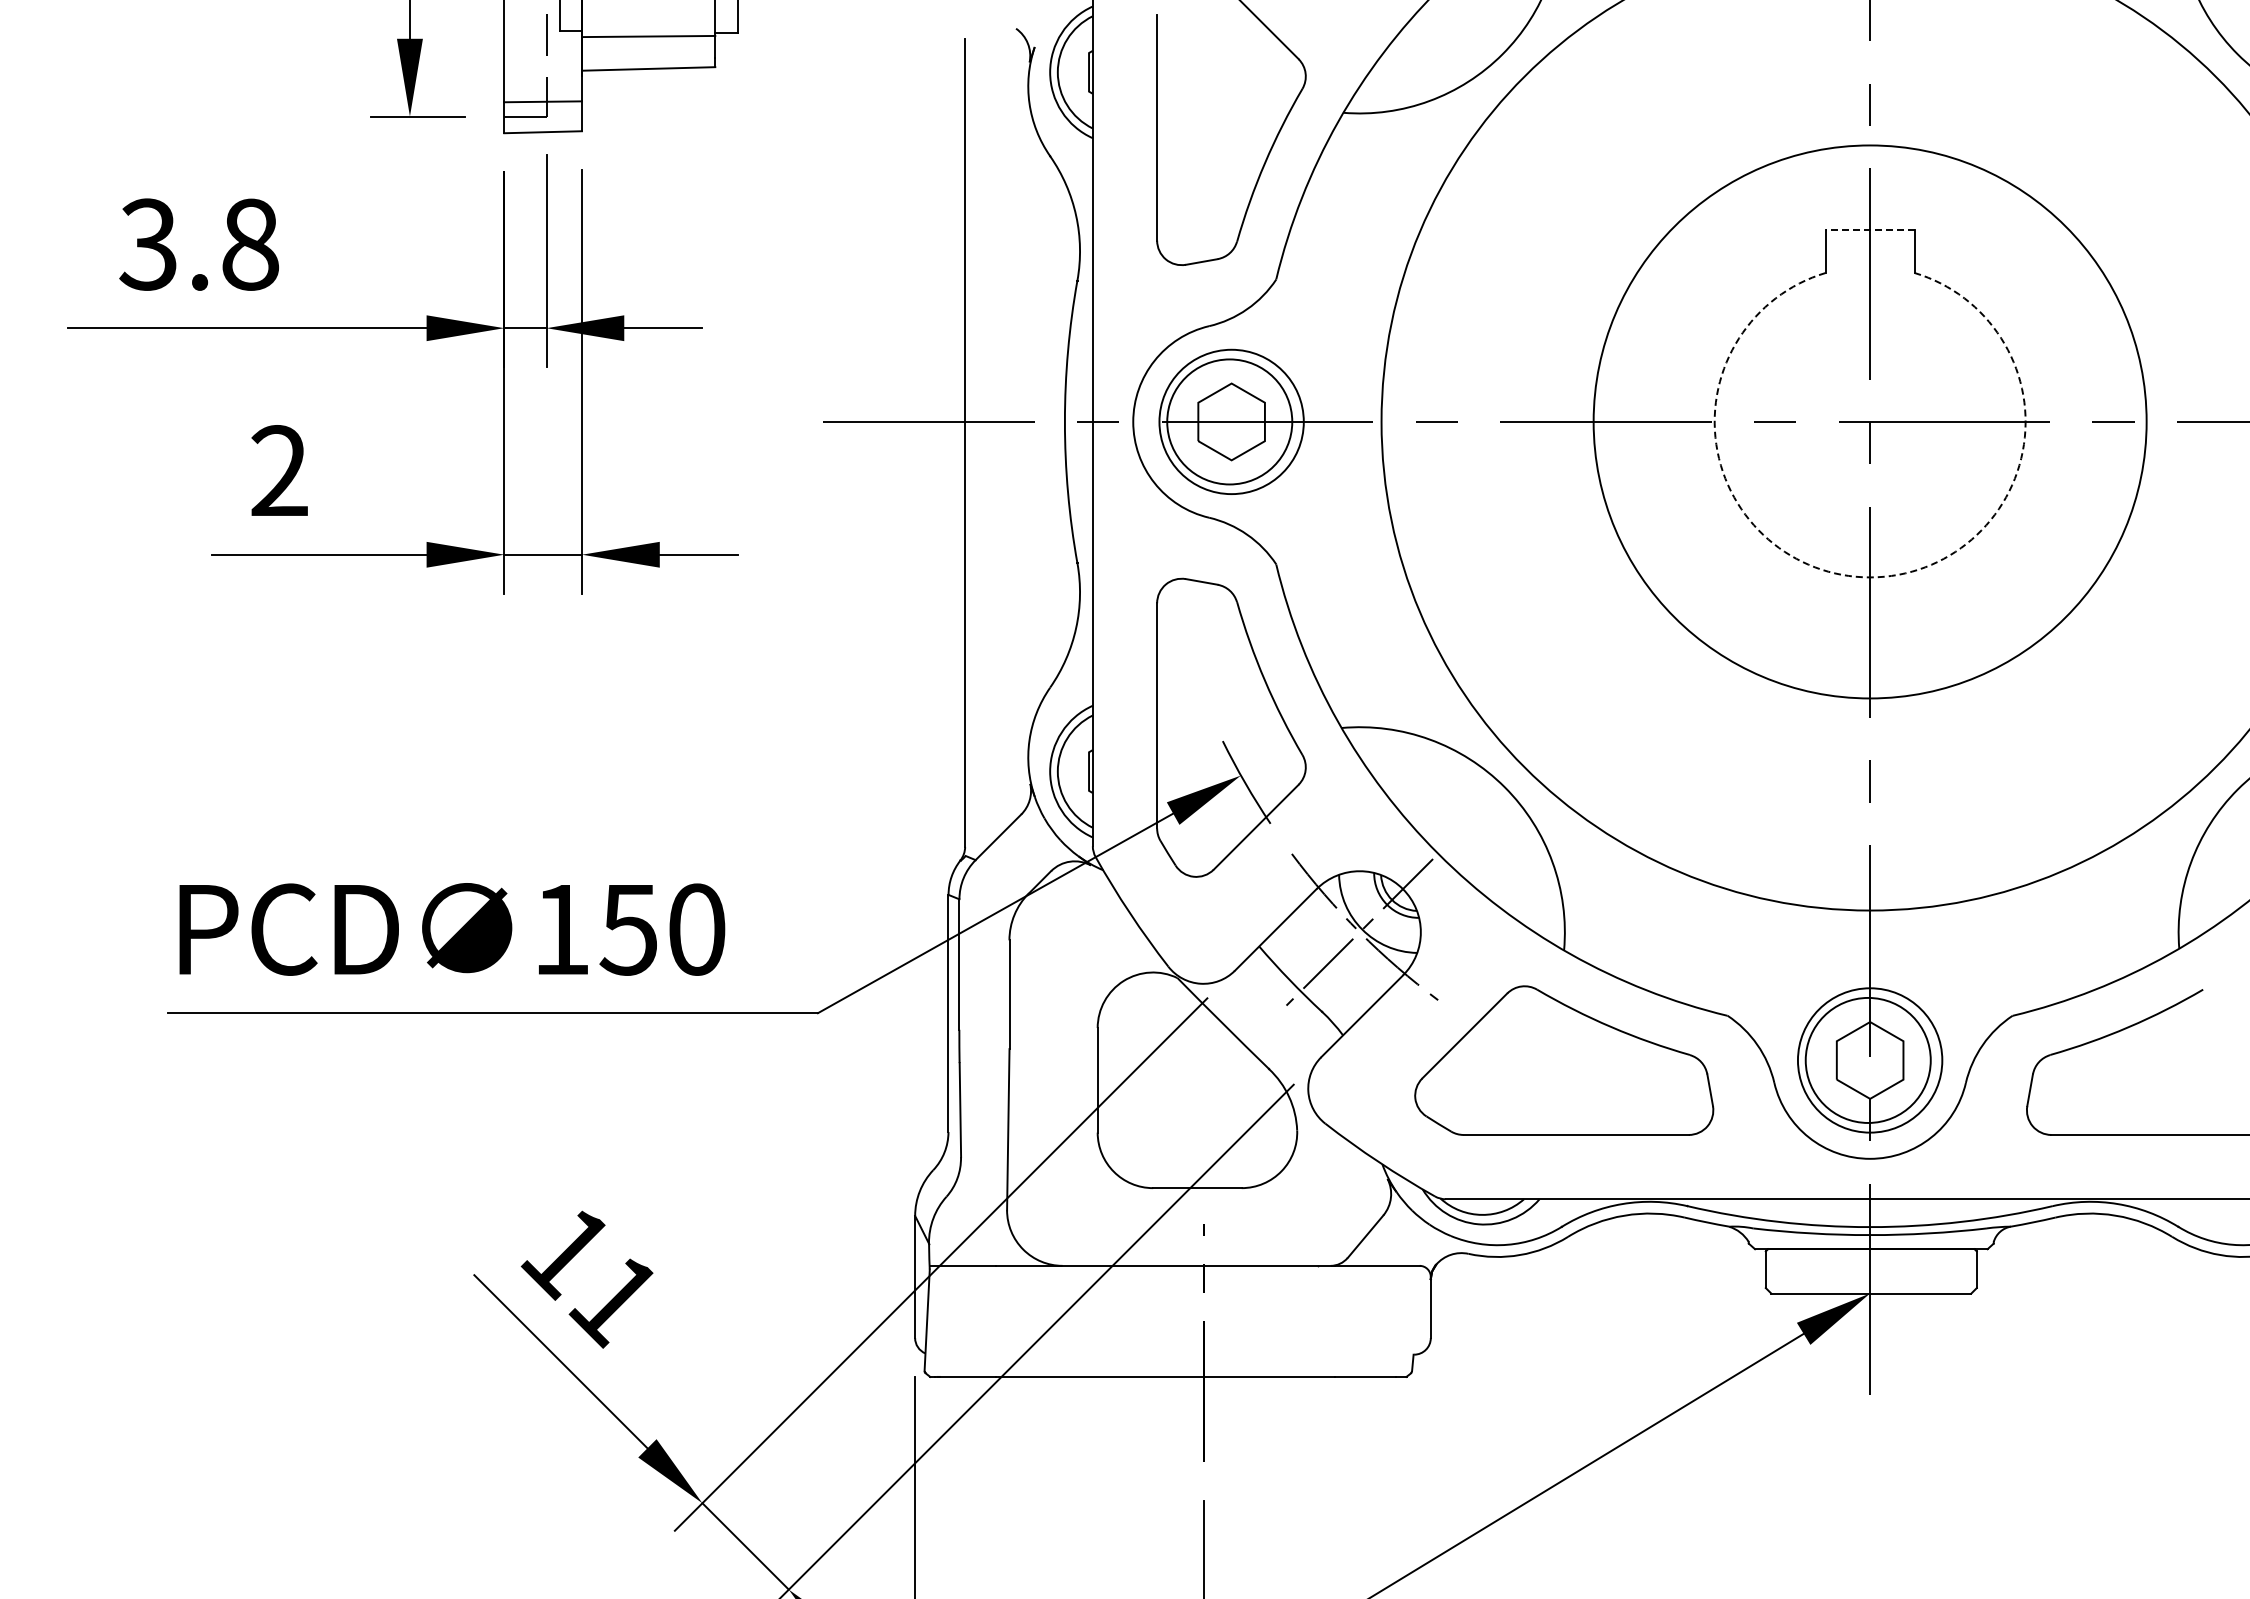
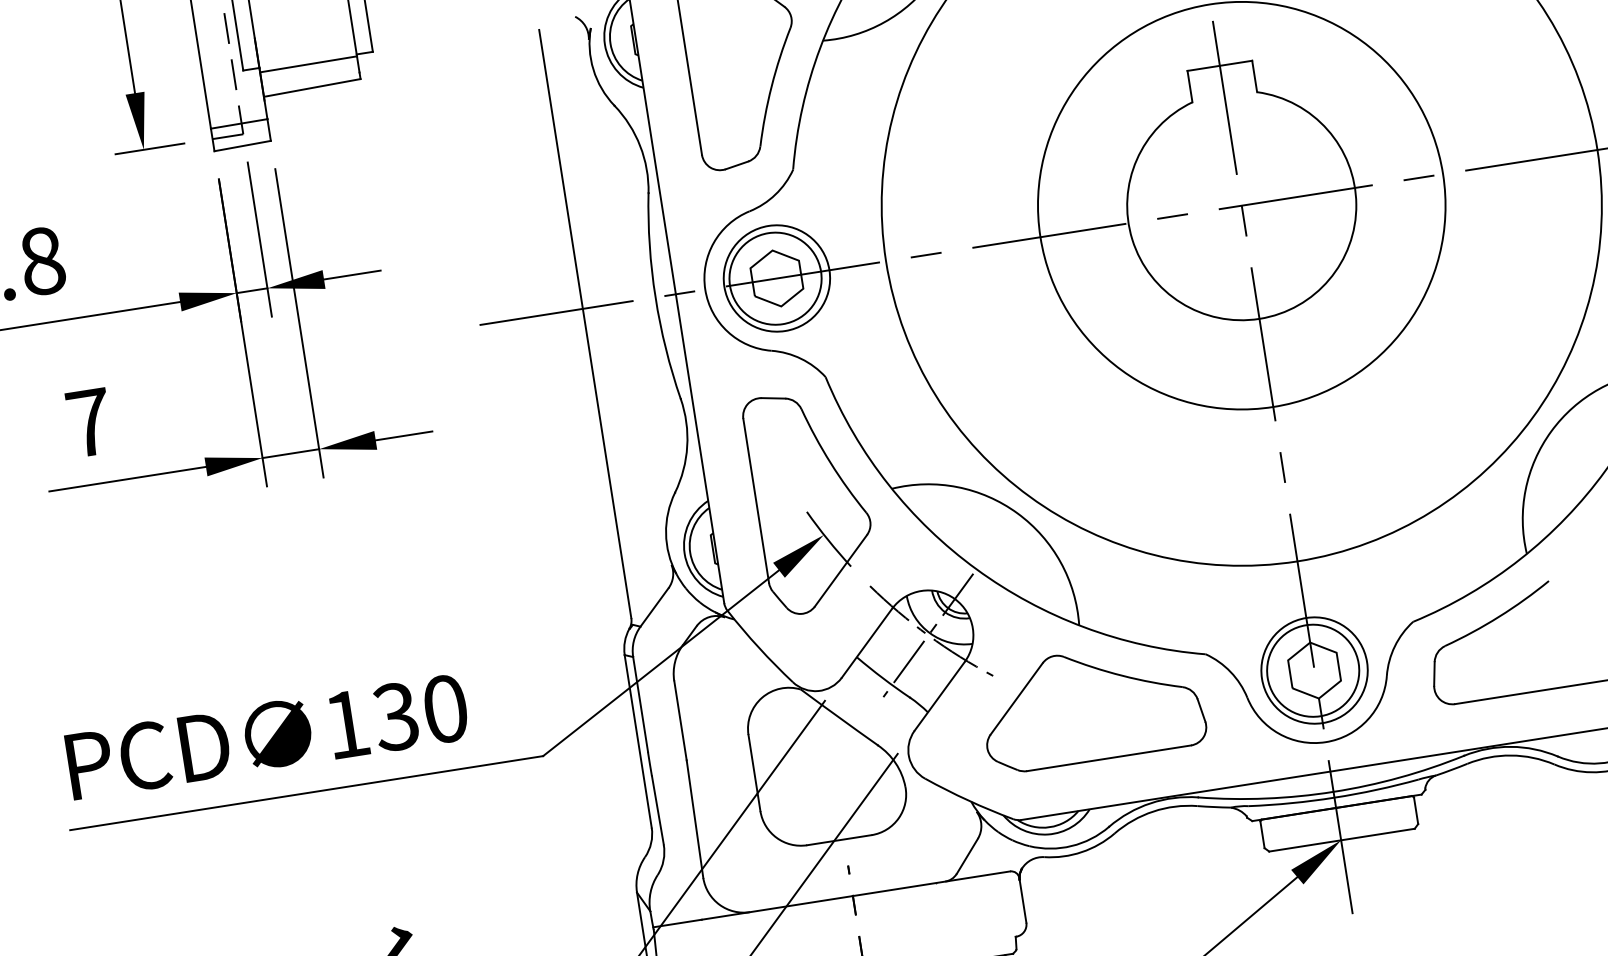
line: (1869, 229) -> (1219, 65), dashed -> solid
text: (279, 470) -> (89, 422), 2 -> 7
arc: (1870, 577) -> (1259, 318), dashed -> solid
text: (627, 929) -> (394, 716), 150 -> 130

